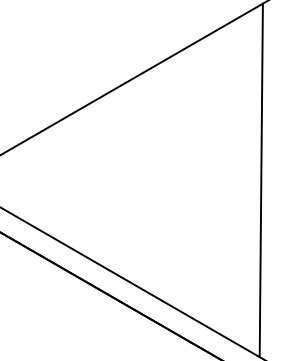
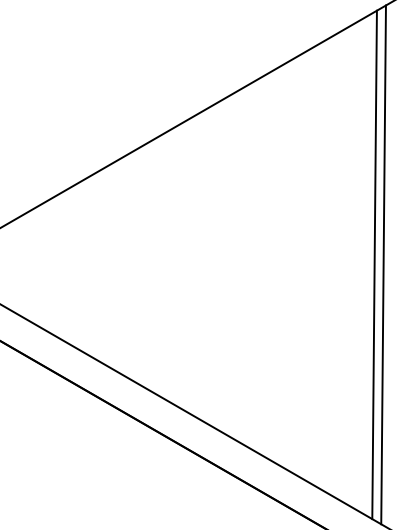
line: (254, 180) -> (373, 265), added

